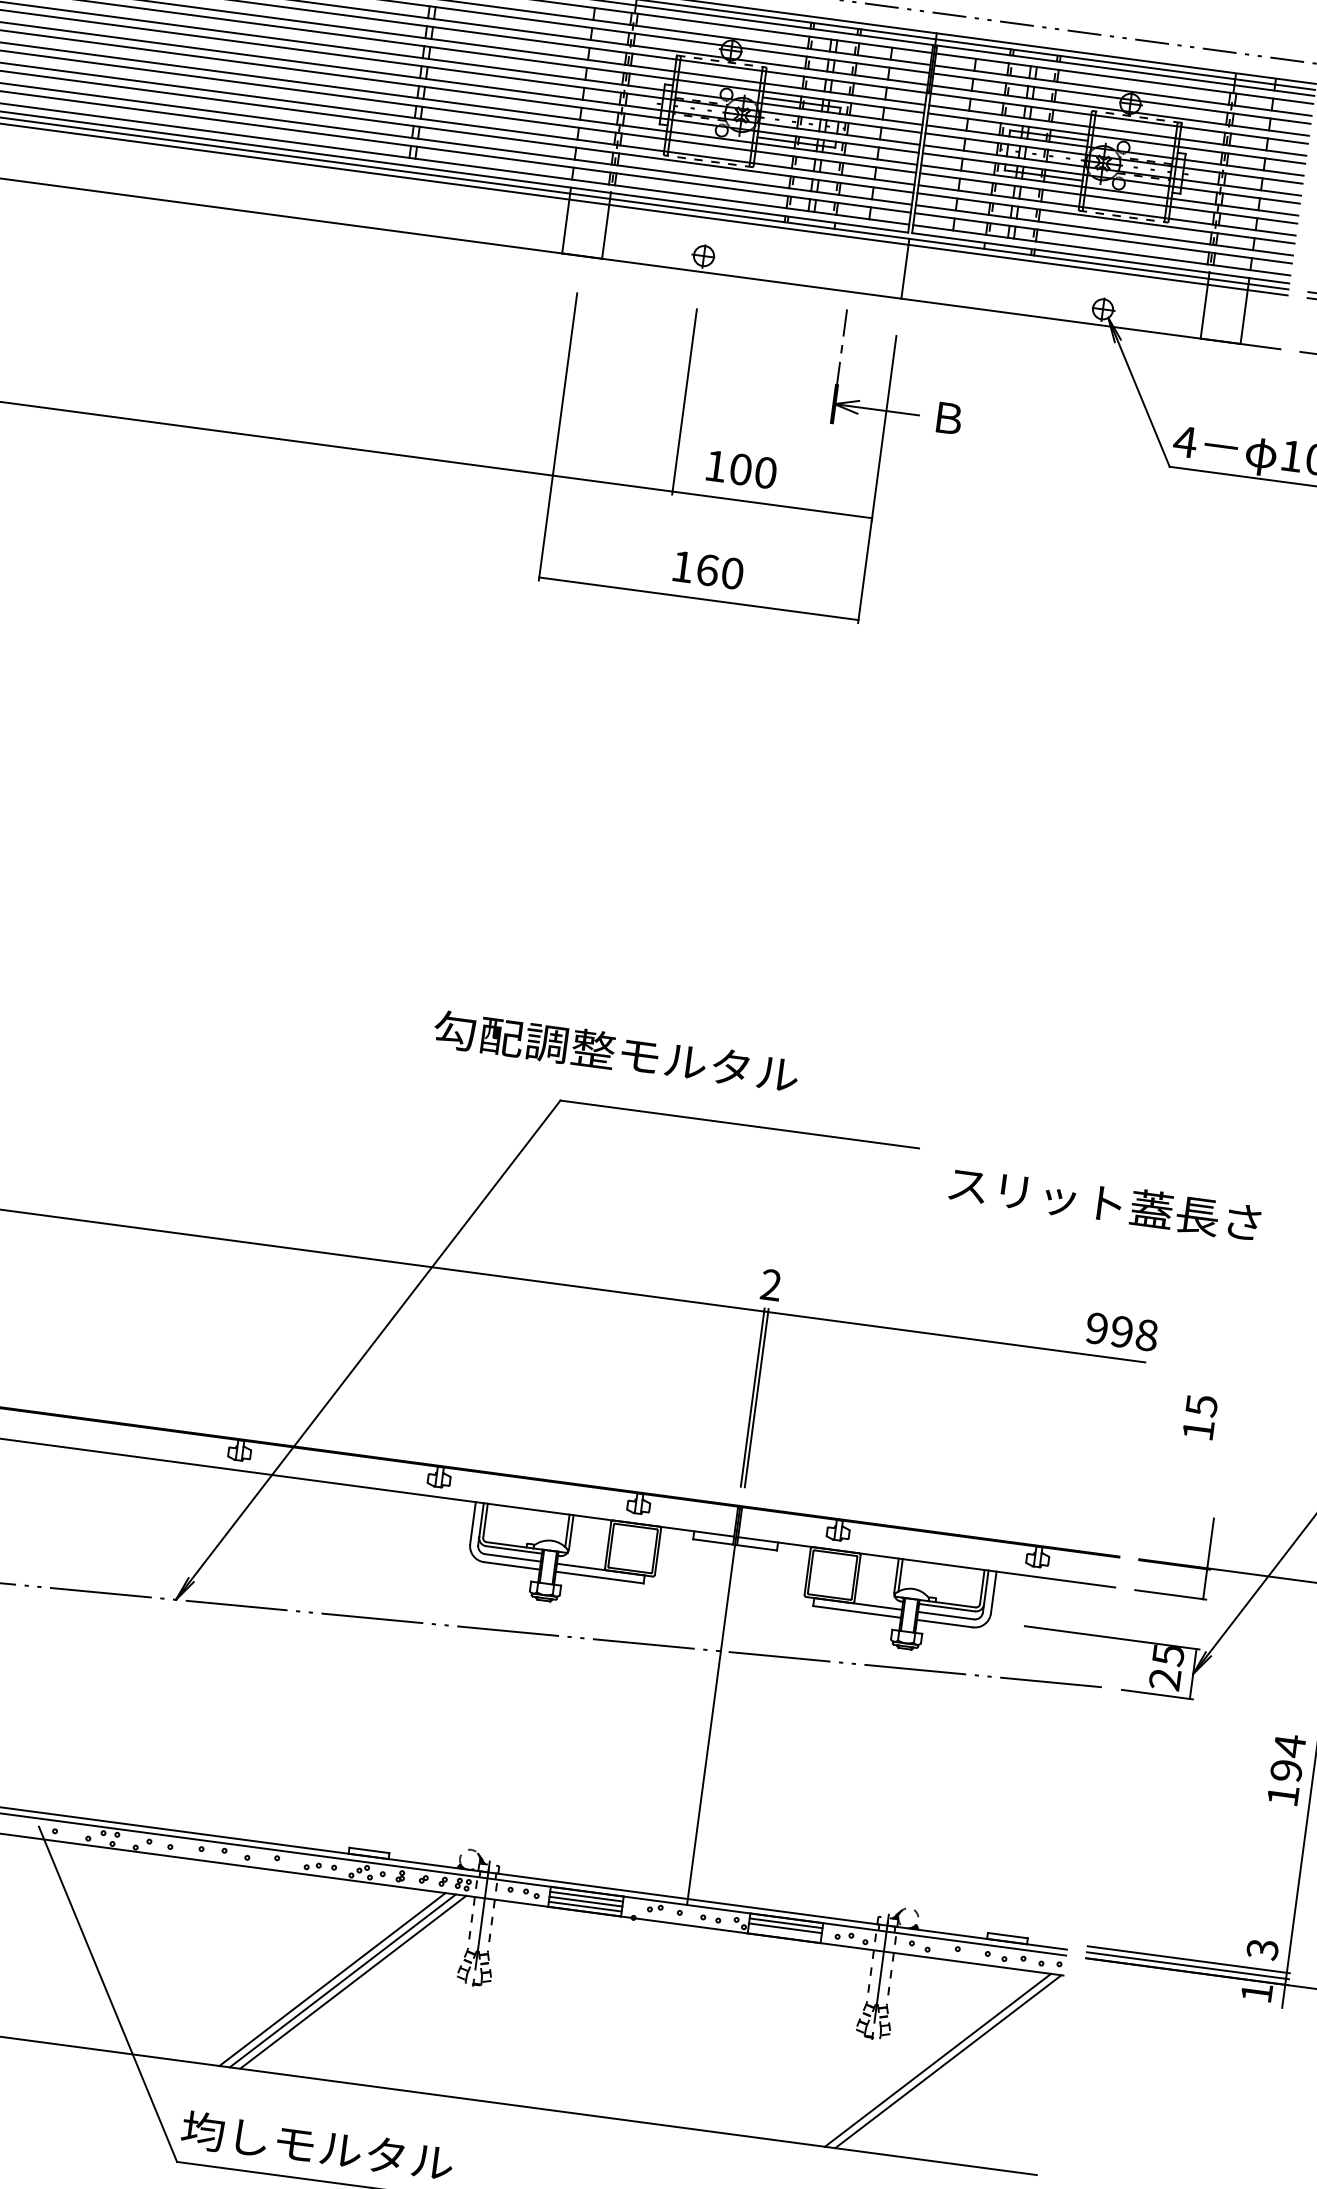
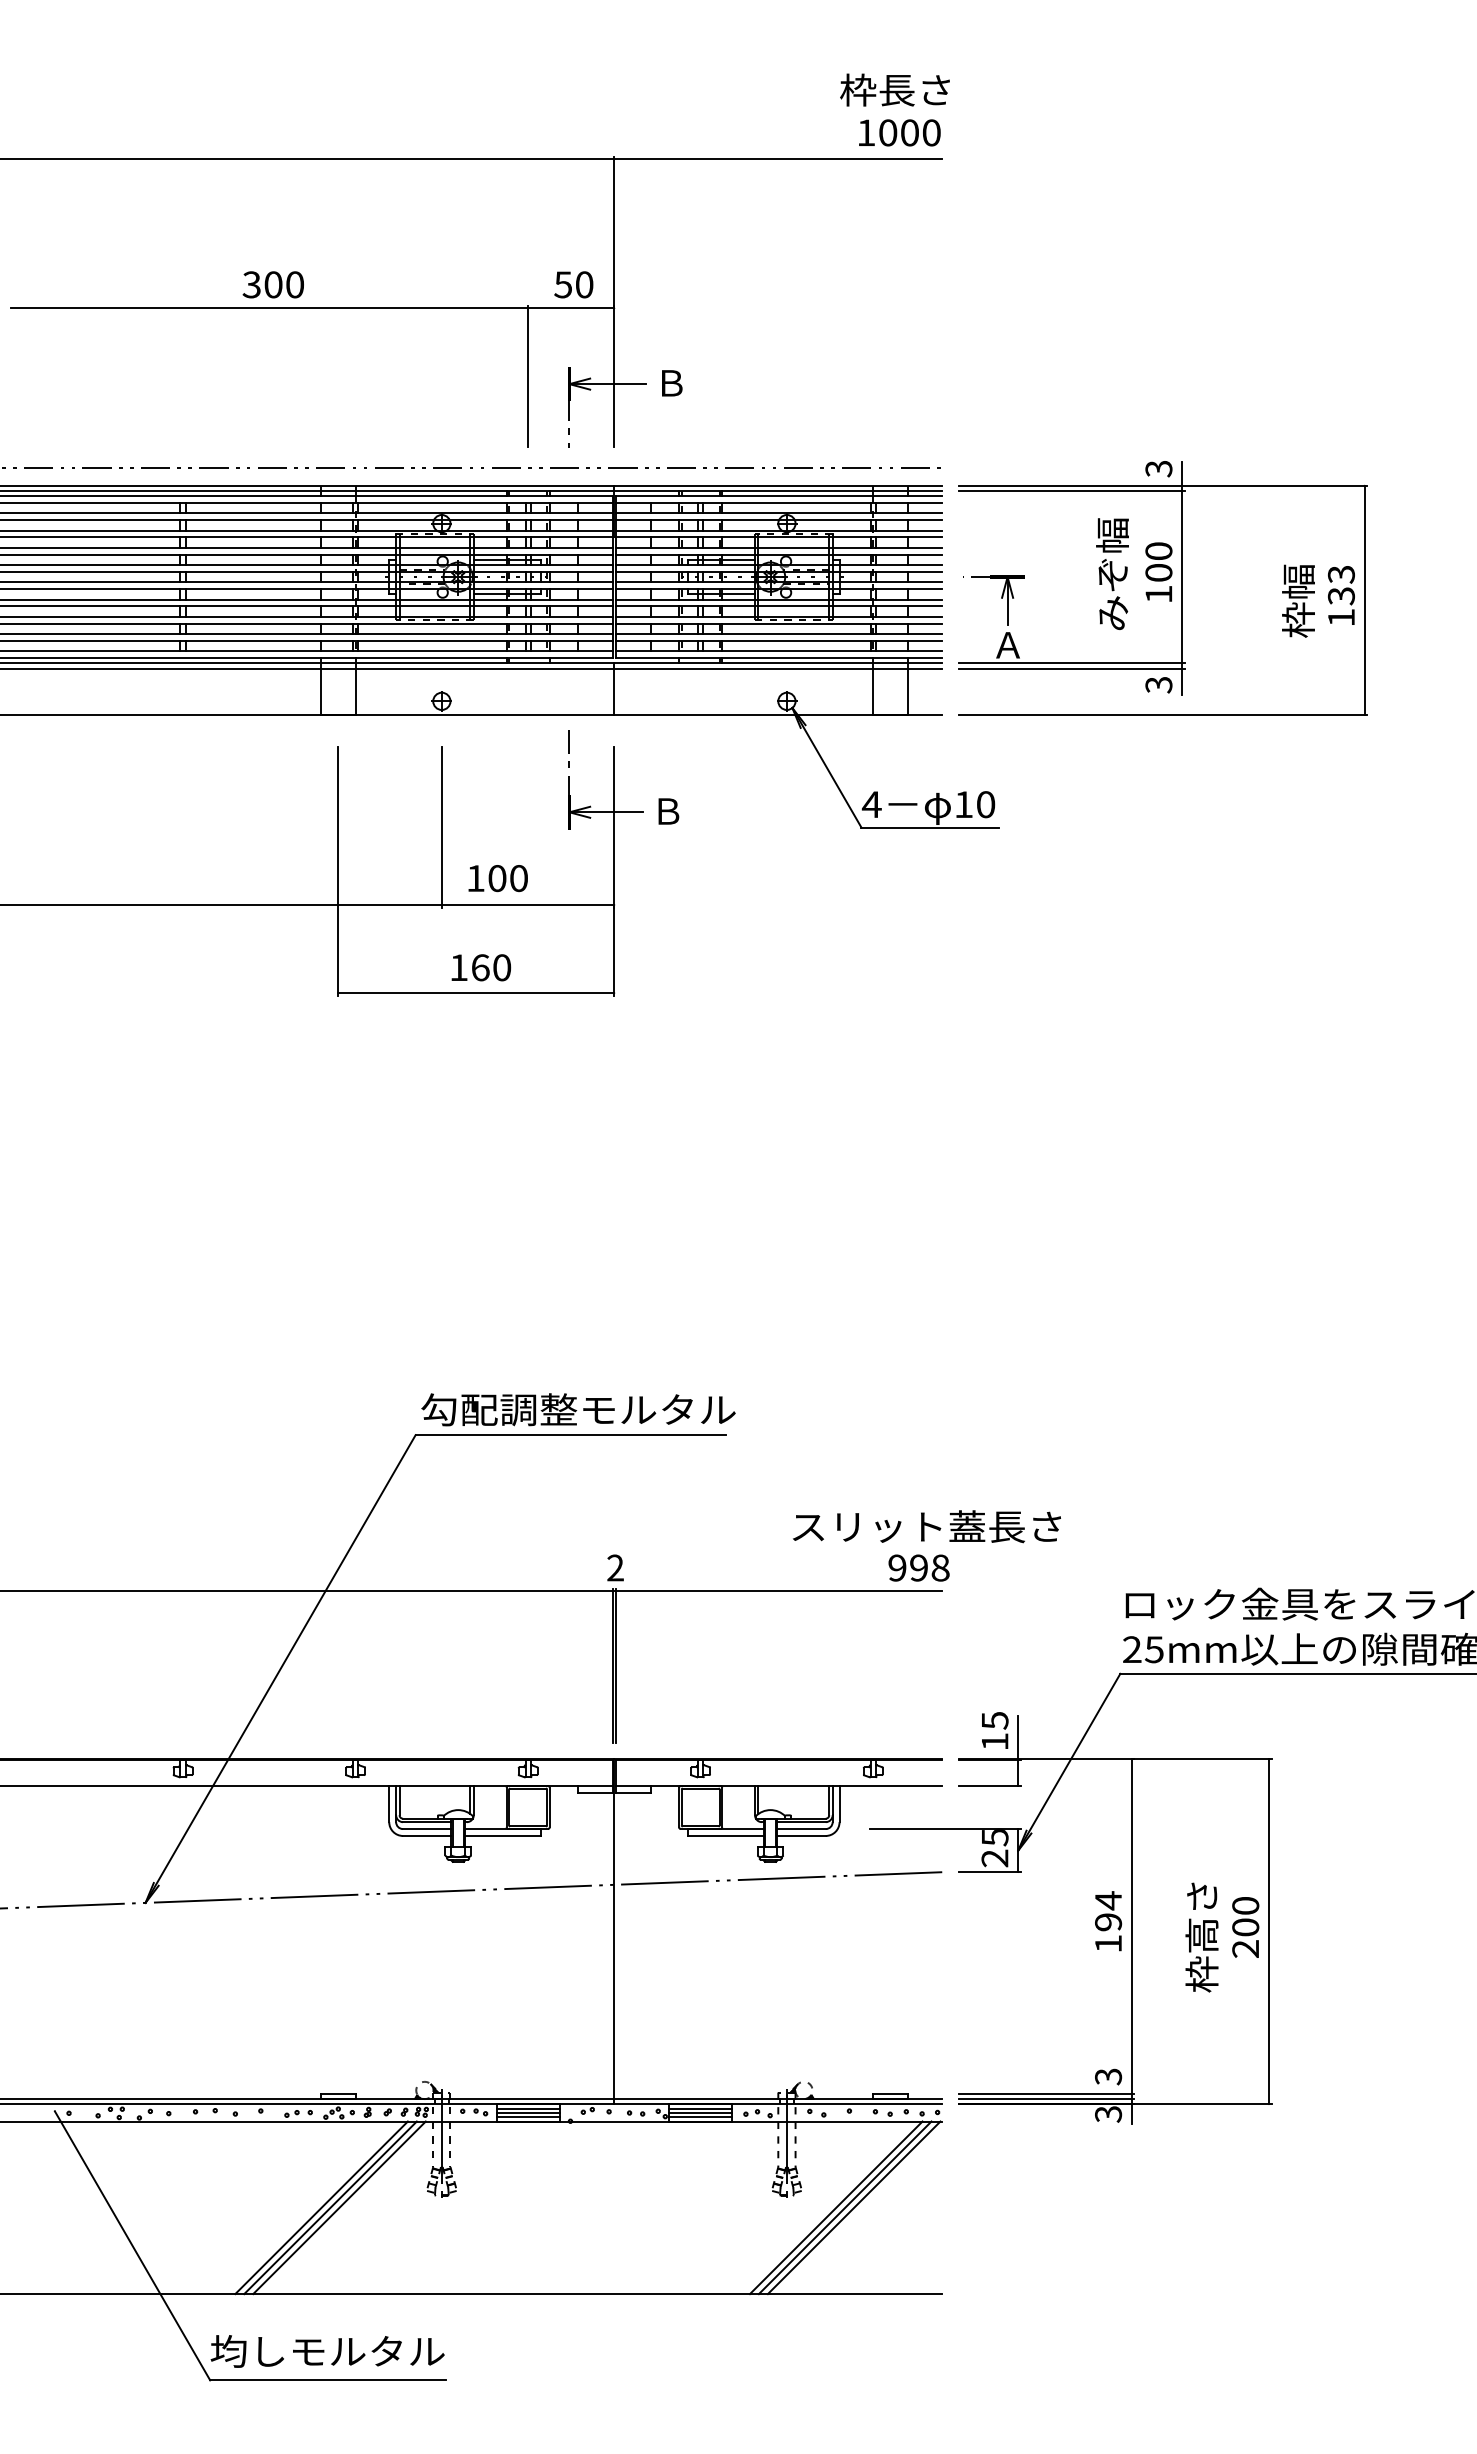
text: (616, 1051) -> (578, 1409), moved
text: (1104, 1203) -> (926, 1526), moved
text: (1200, 1417) -> (995, 1730), moved
line: (784, 1933) -> (700, 2117), added
text: (1256, 1993) -> (1108, 2114), 1 -> 3
line: (927, 2058) -> (836, 2207), added

